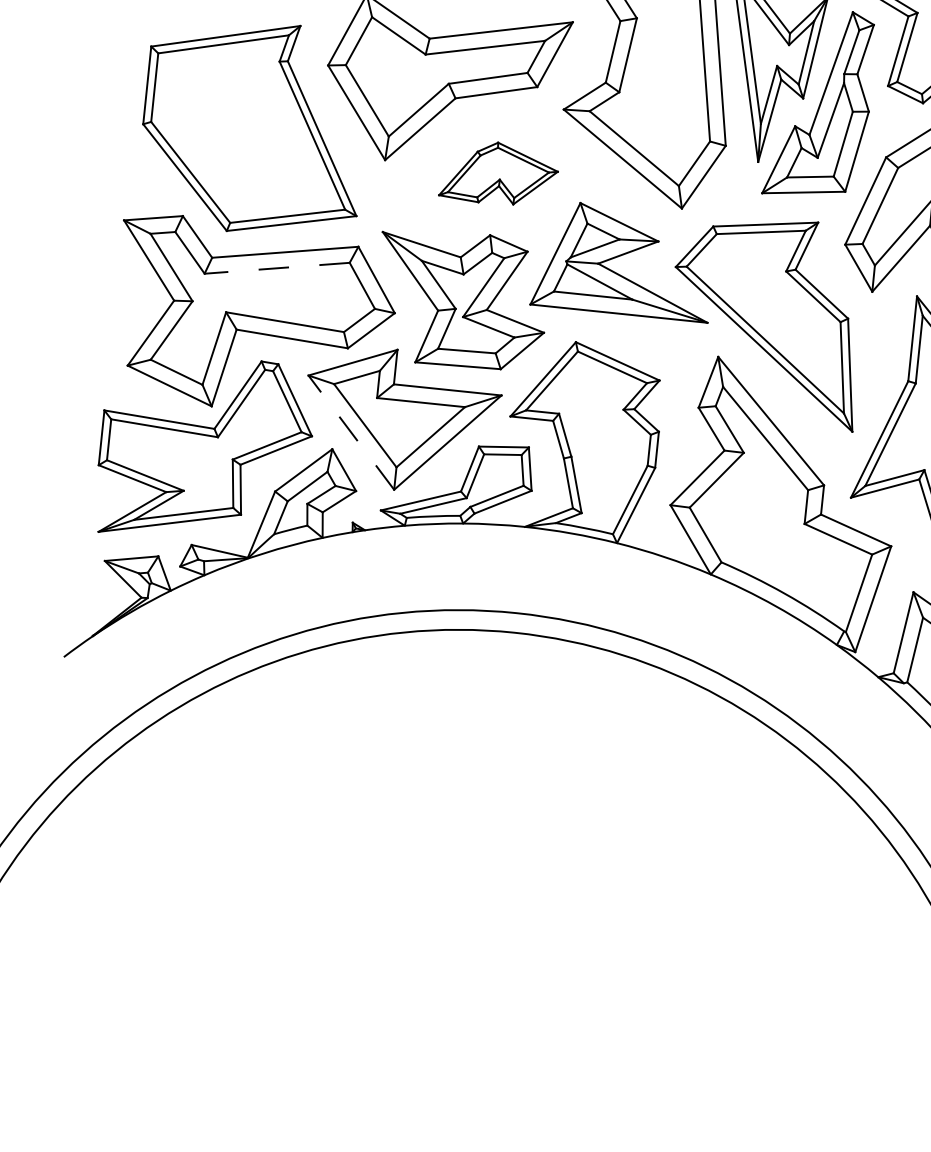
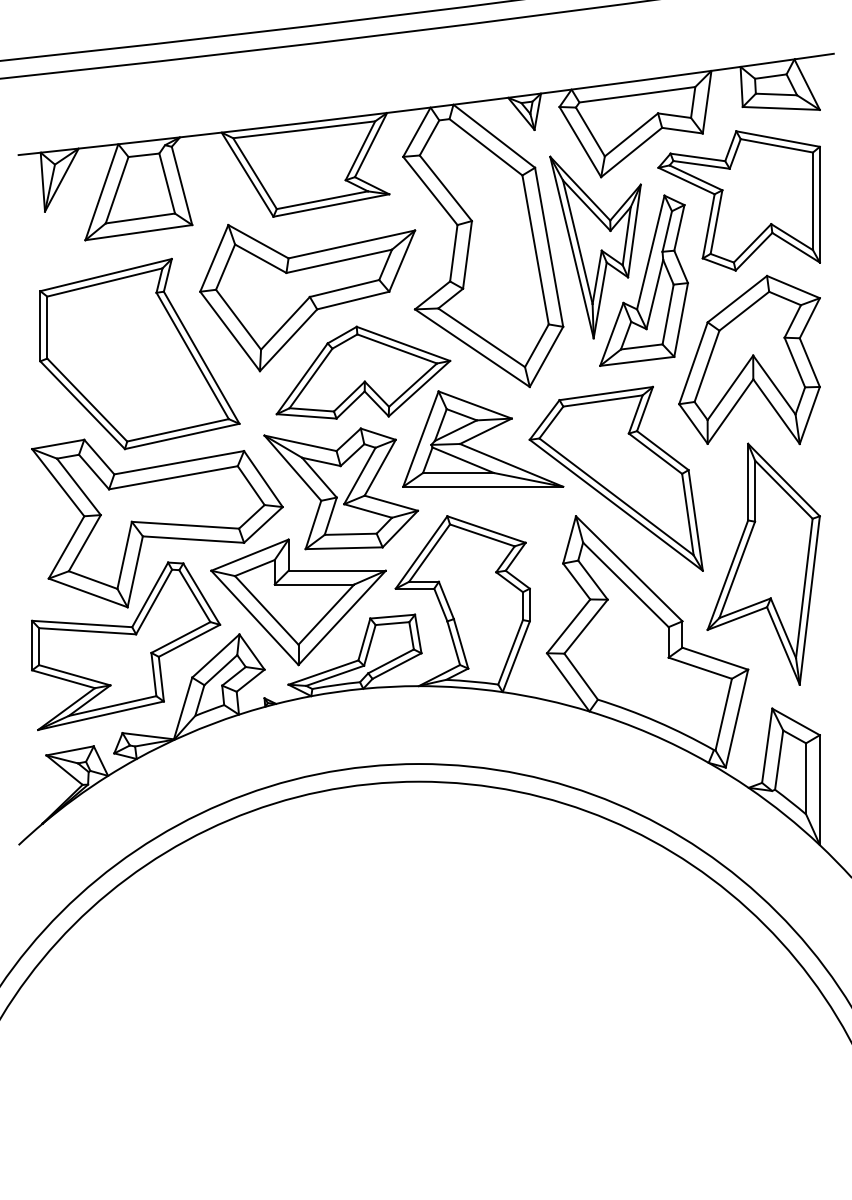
part: (499, 173) -> (363, 372), size x1.67
line: (276, 267) -> (172, 477), dashed -> solid
line: (350, 432) -> (254, 617), dashed -> solid

